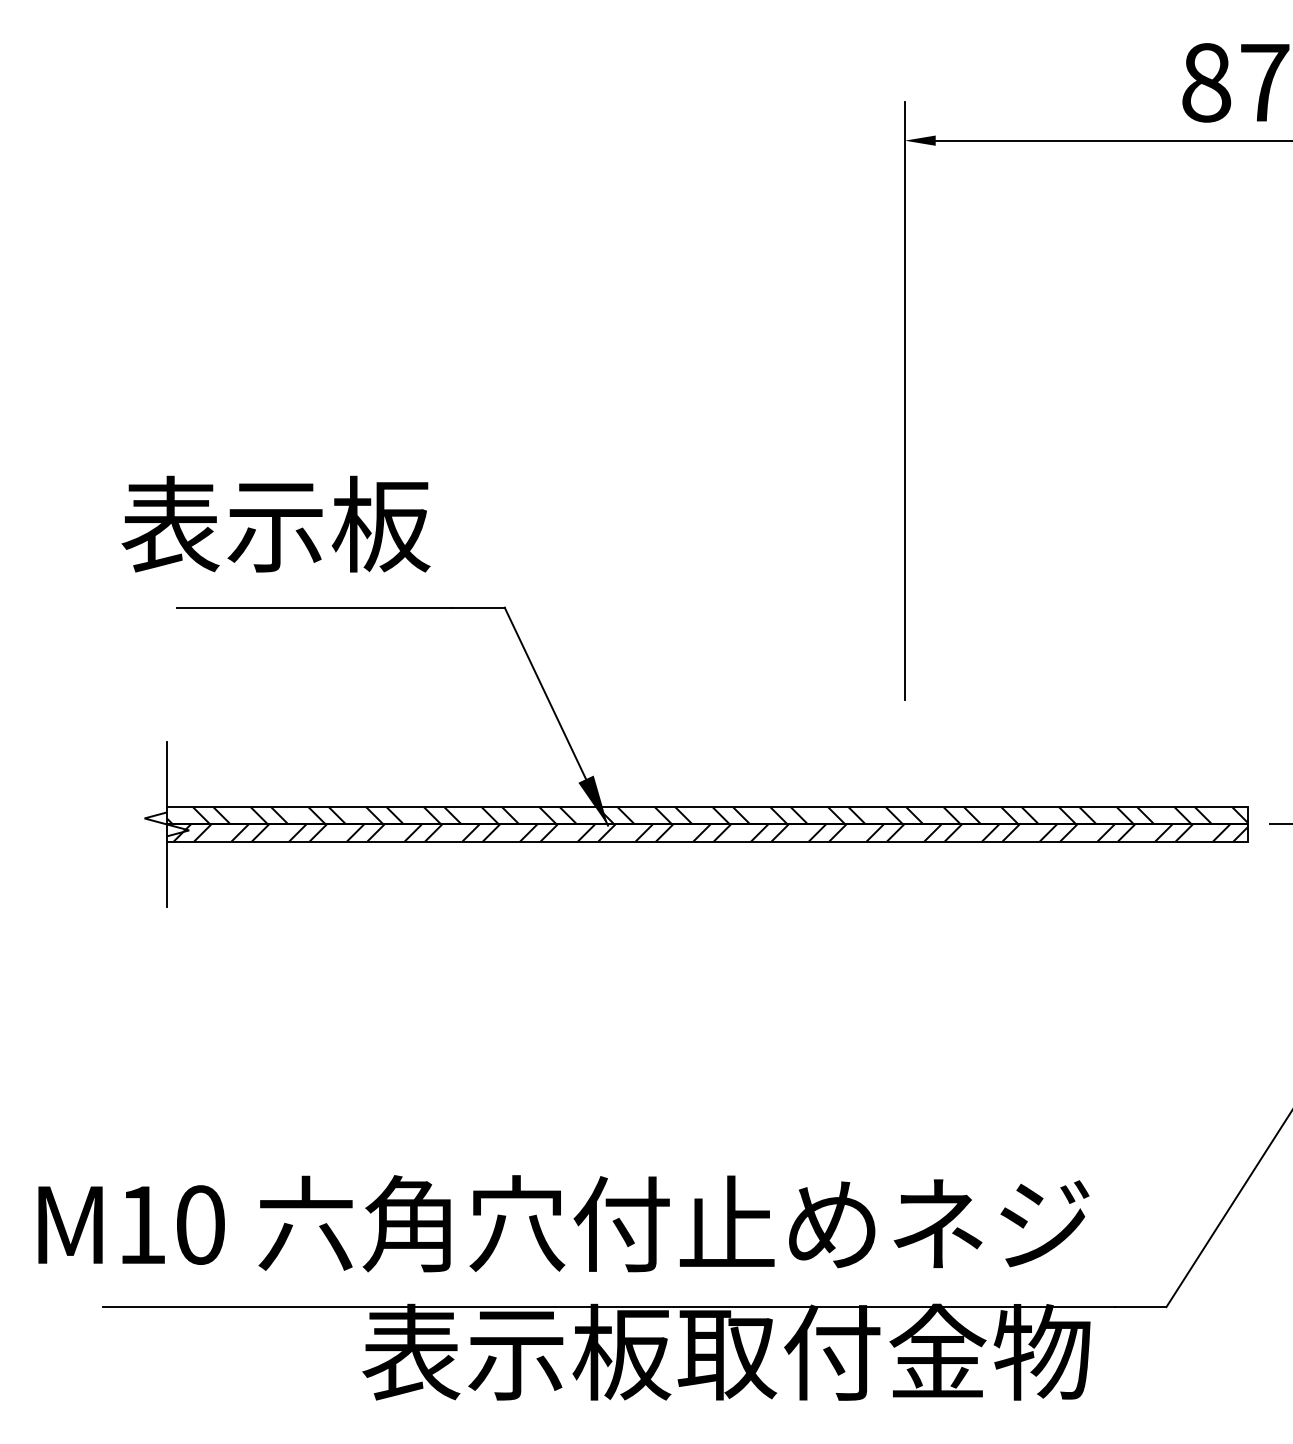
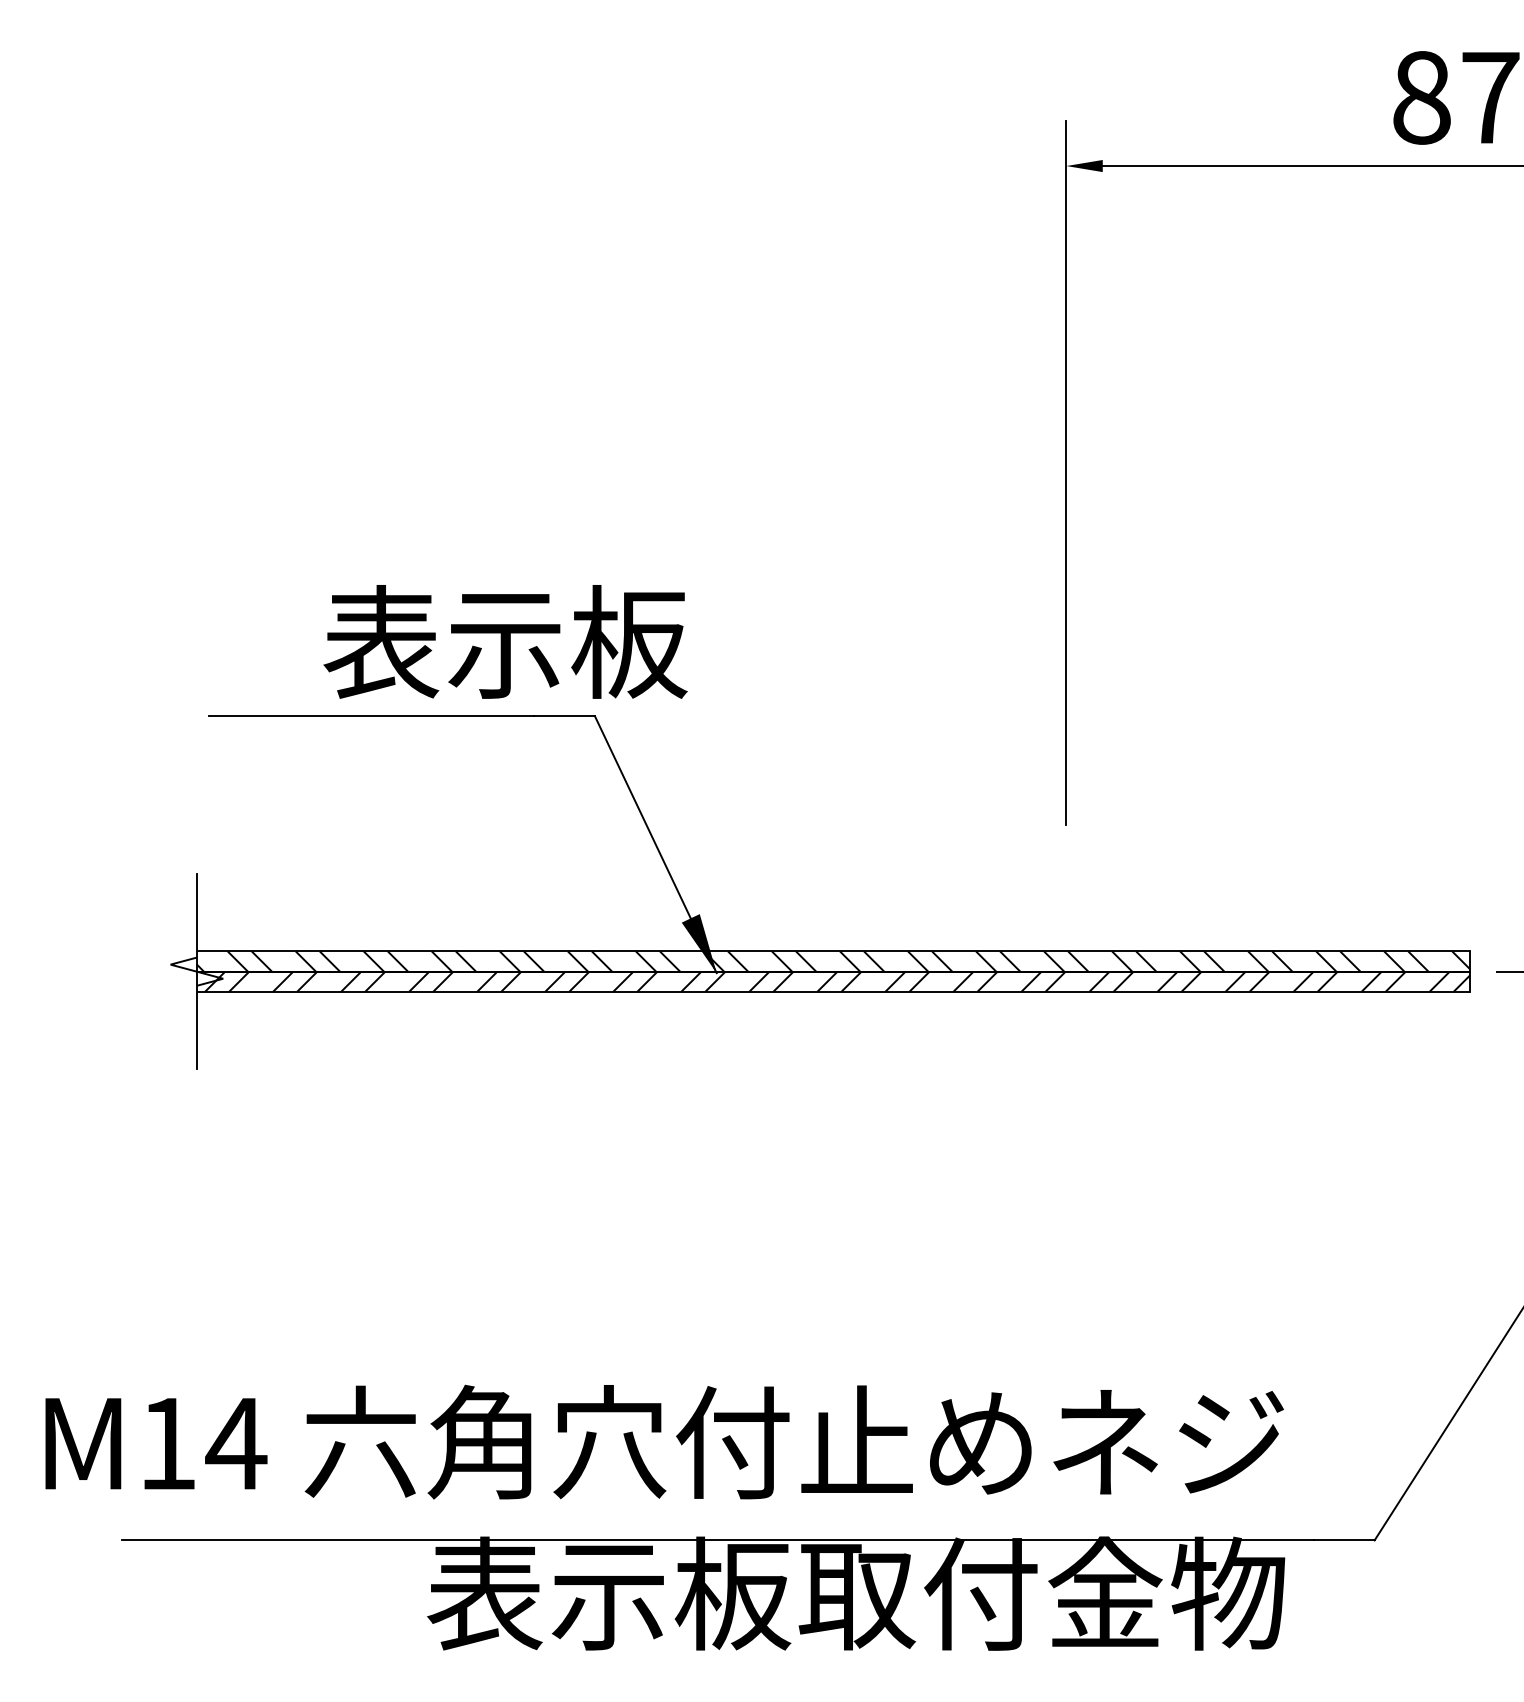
text: (276, 523) -> (505, 641), moved
text: (200, 1224) -> (236, 1443), M10 -> M14

